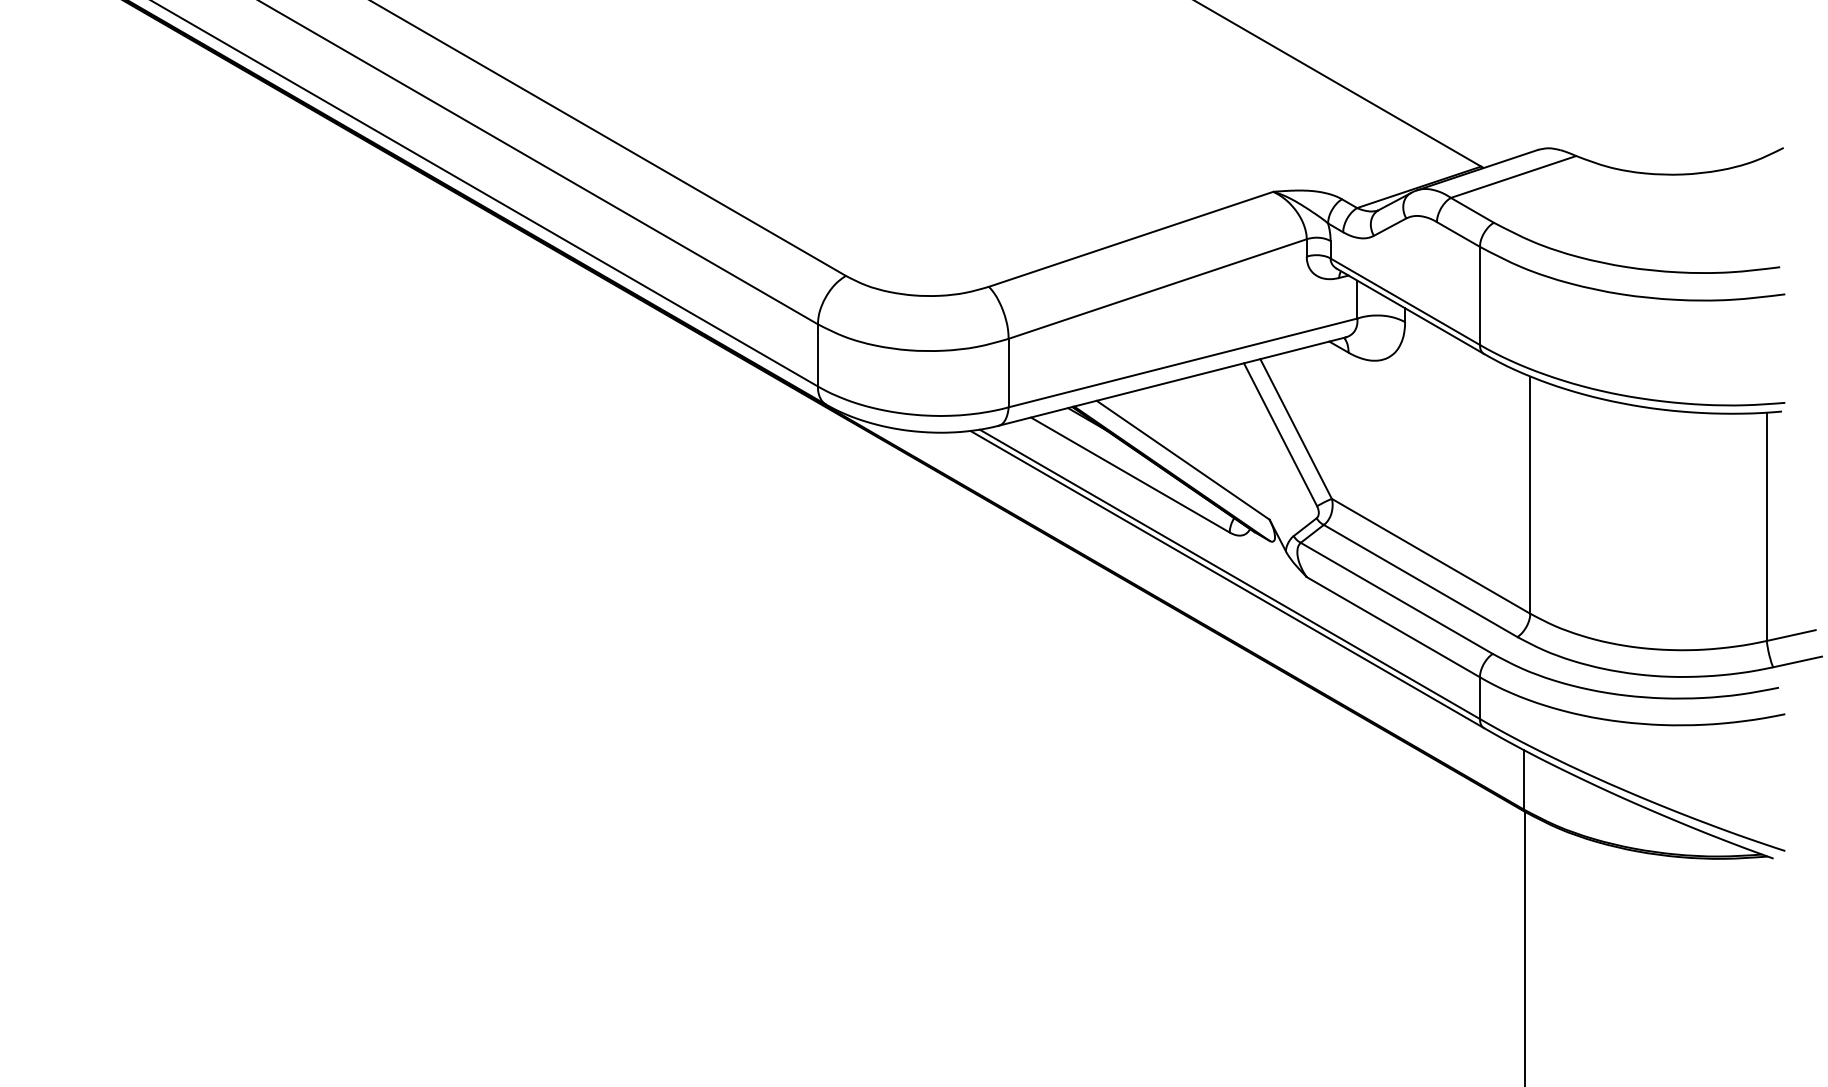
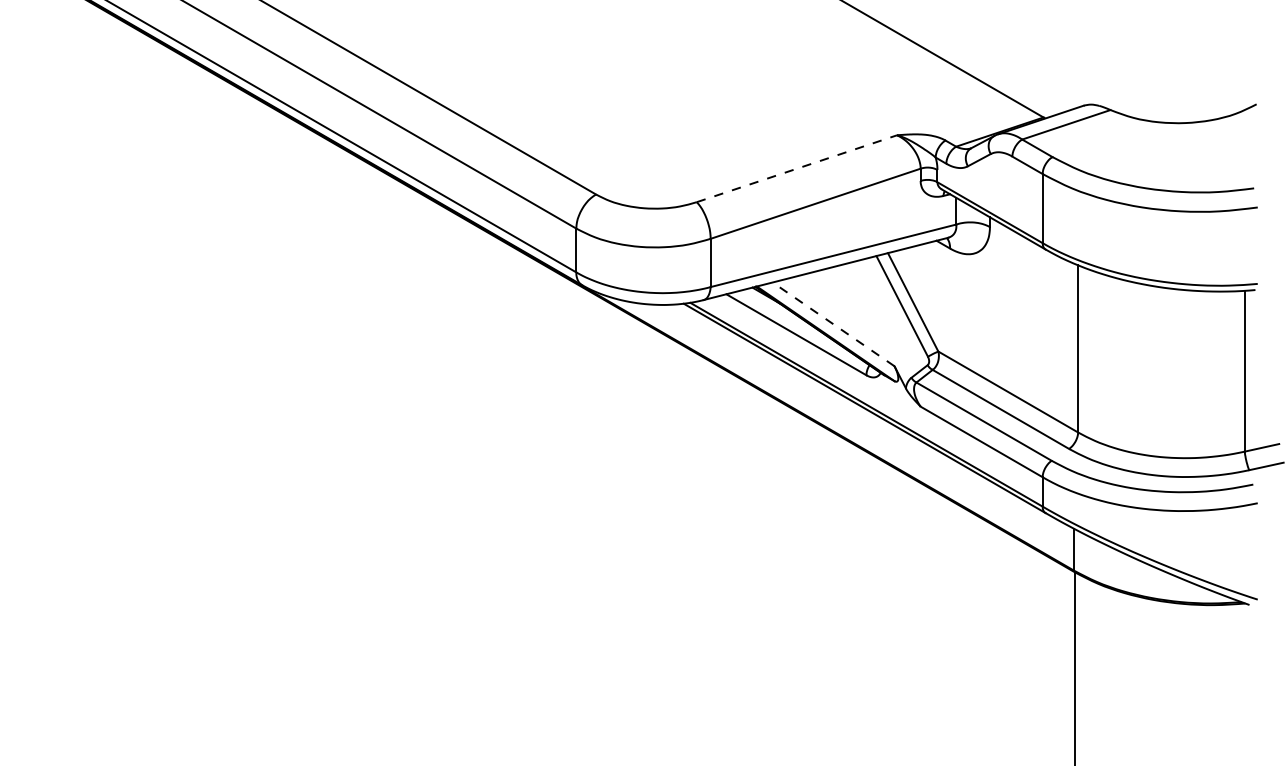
line: (1130, 238) -> (796, 168), solid -> dashed
line: (1183, 460) -> (833, 324), solid -> dashed

